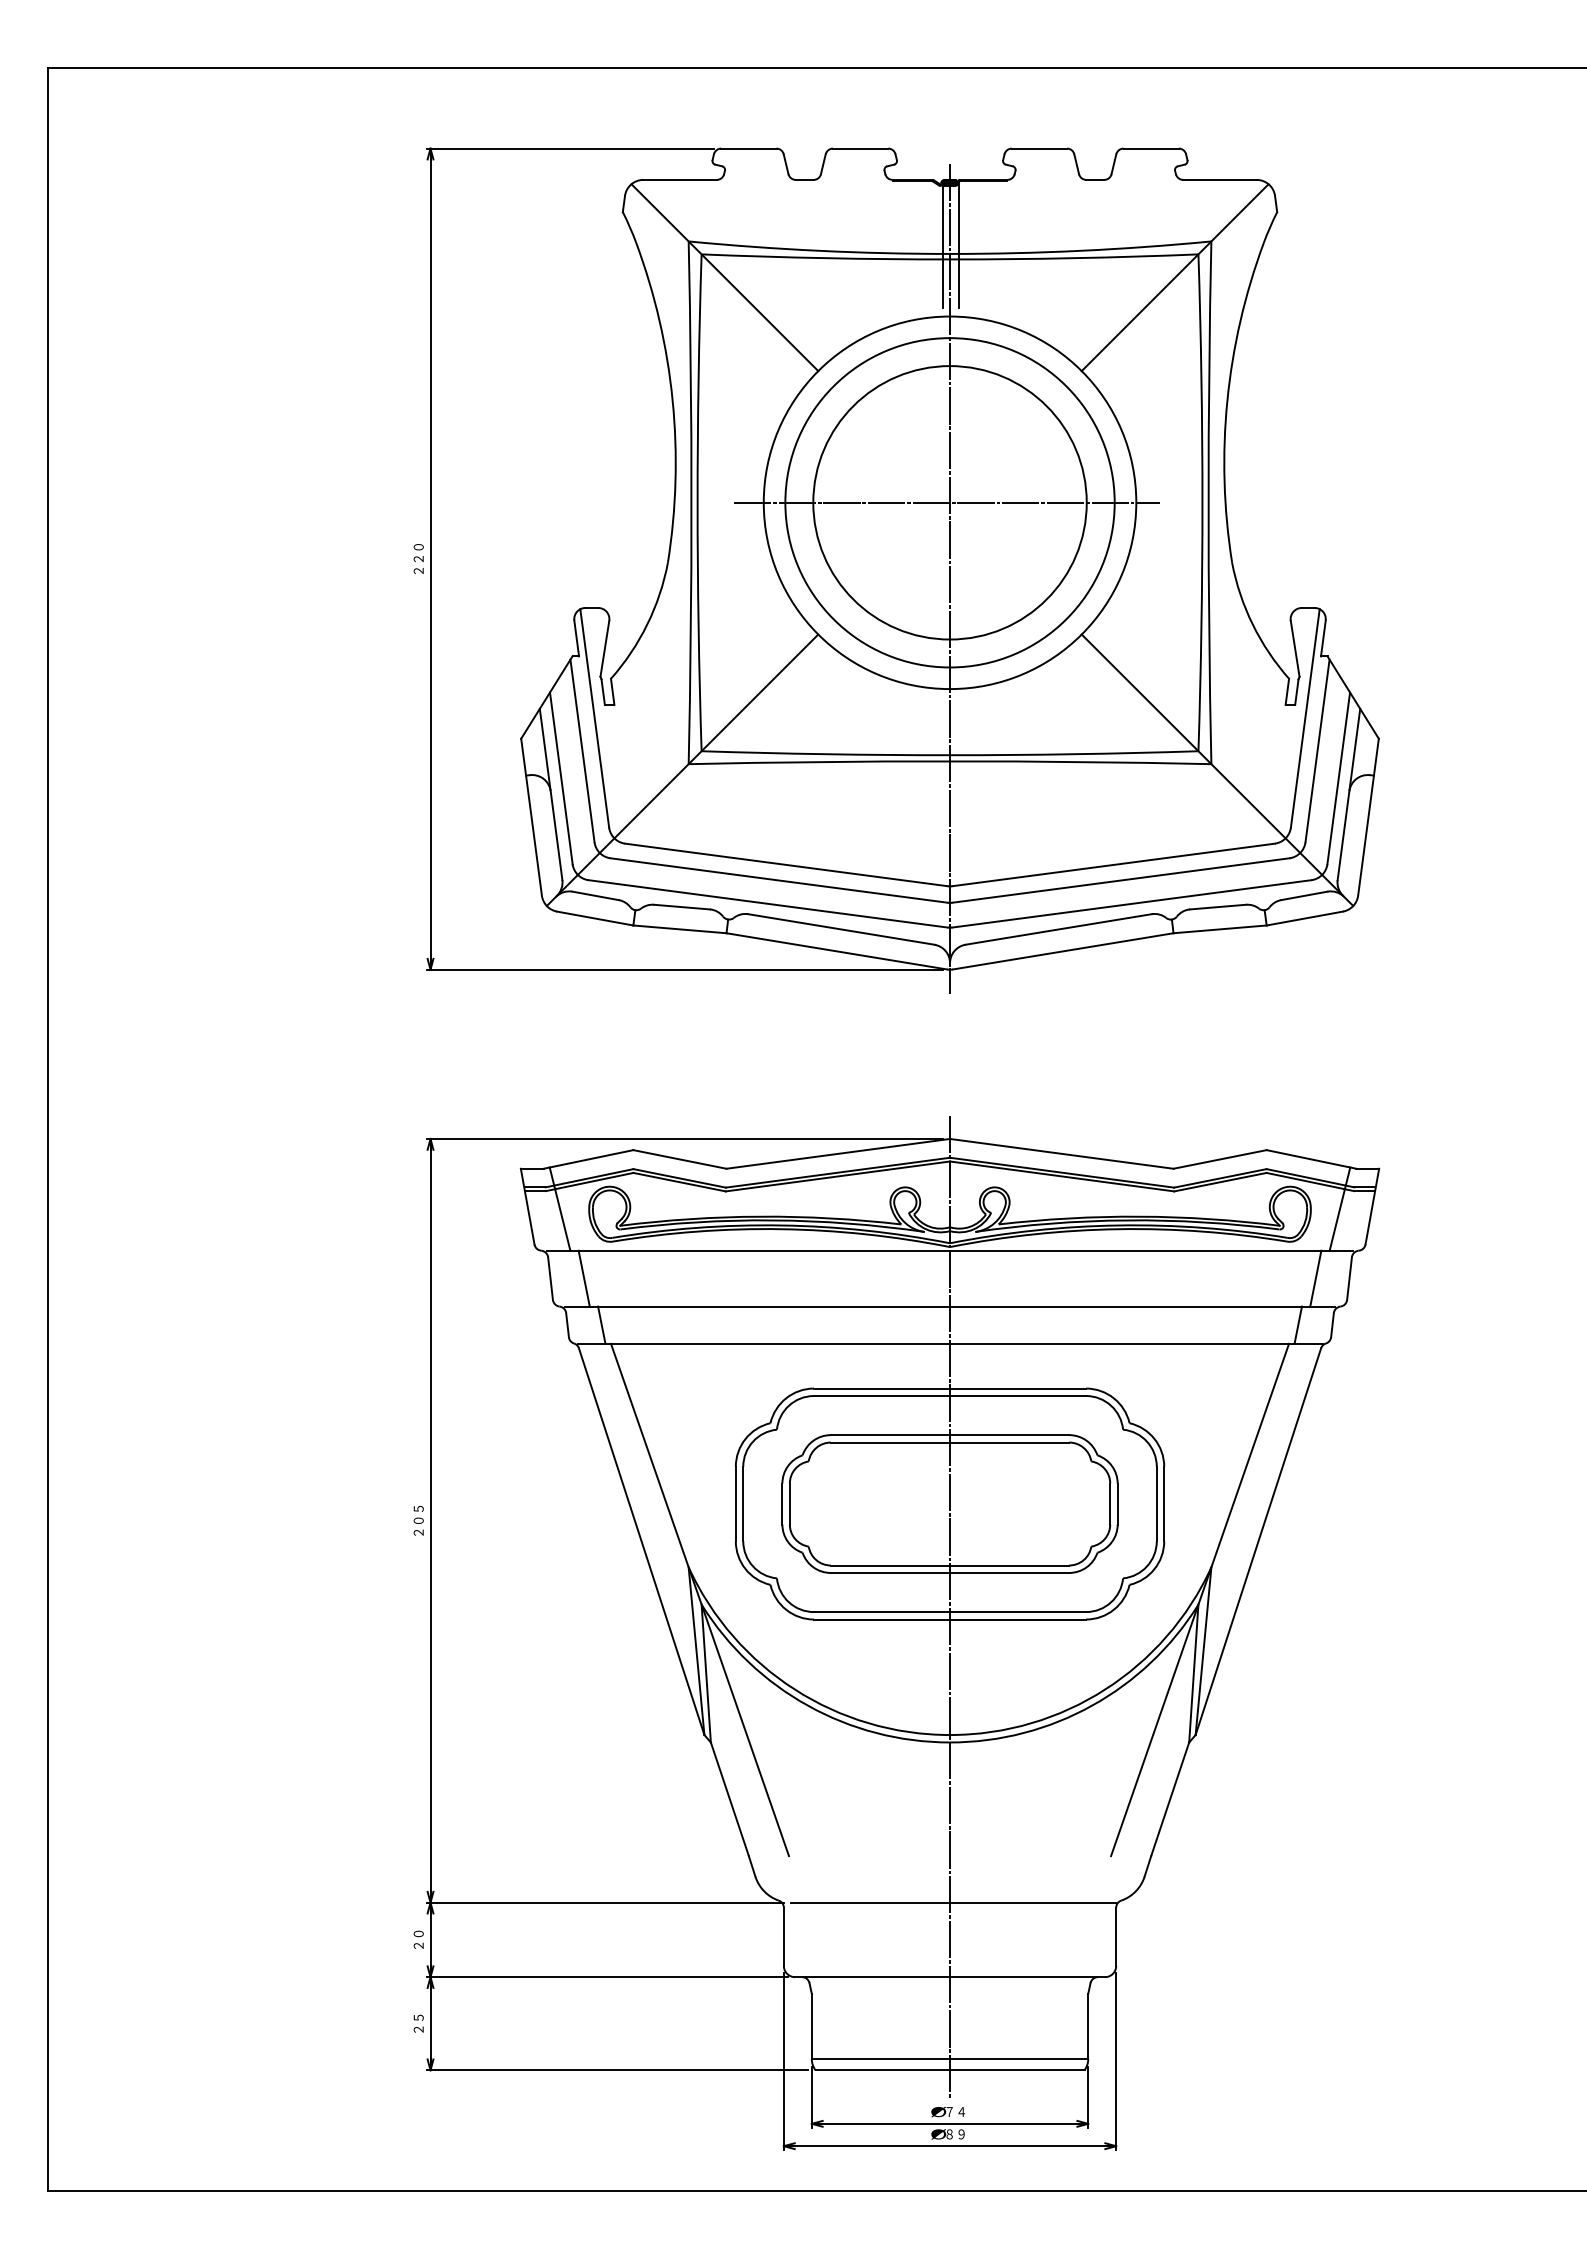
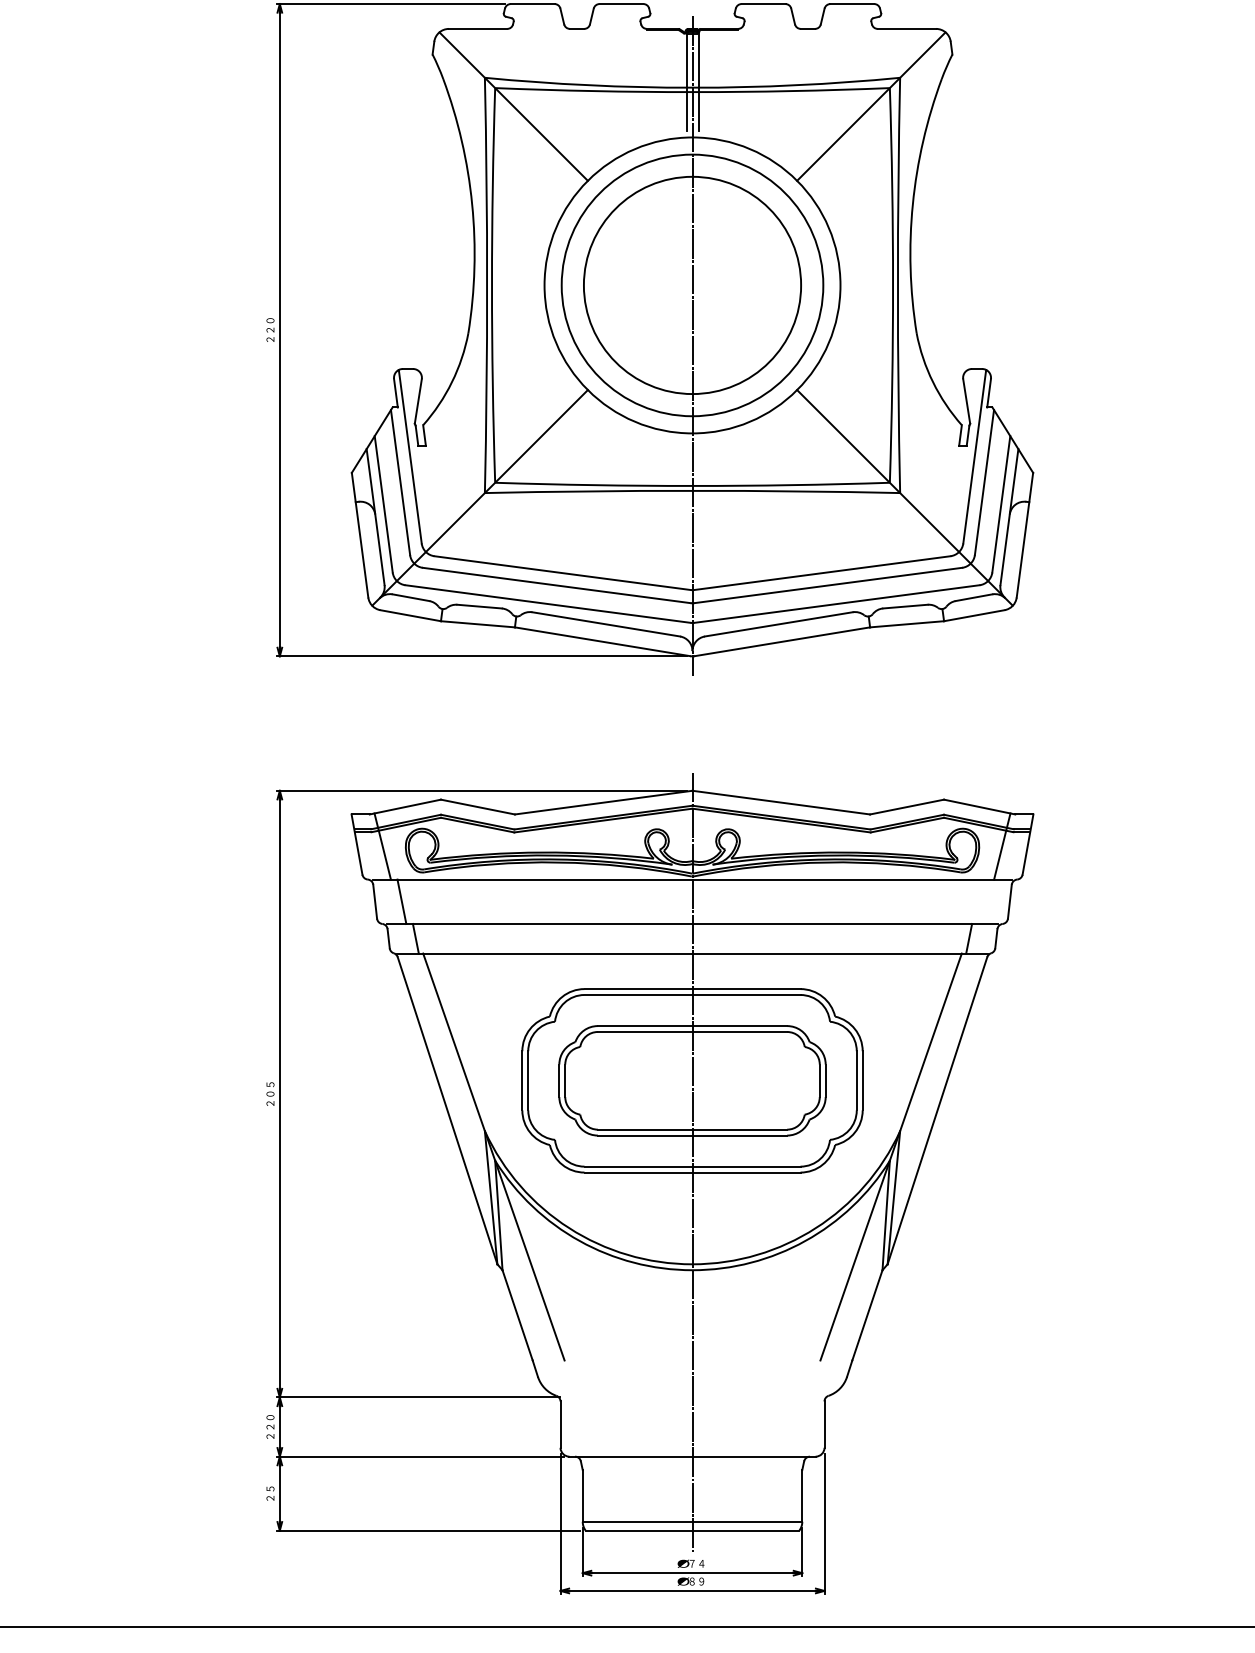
line: (946, 502) -> (689, 285), removed
line: (1315, 1278) -> (982, 901), removed
line: (953, 1902) -> (695, 1397), removed
text: (418, 1939) -> (270, 1426), ２０ -> ２２０

